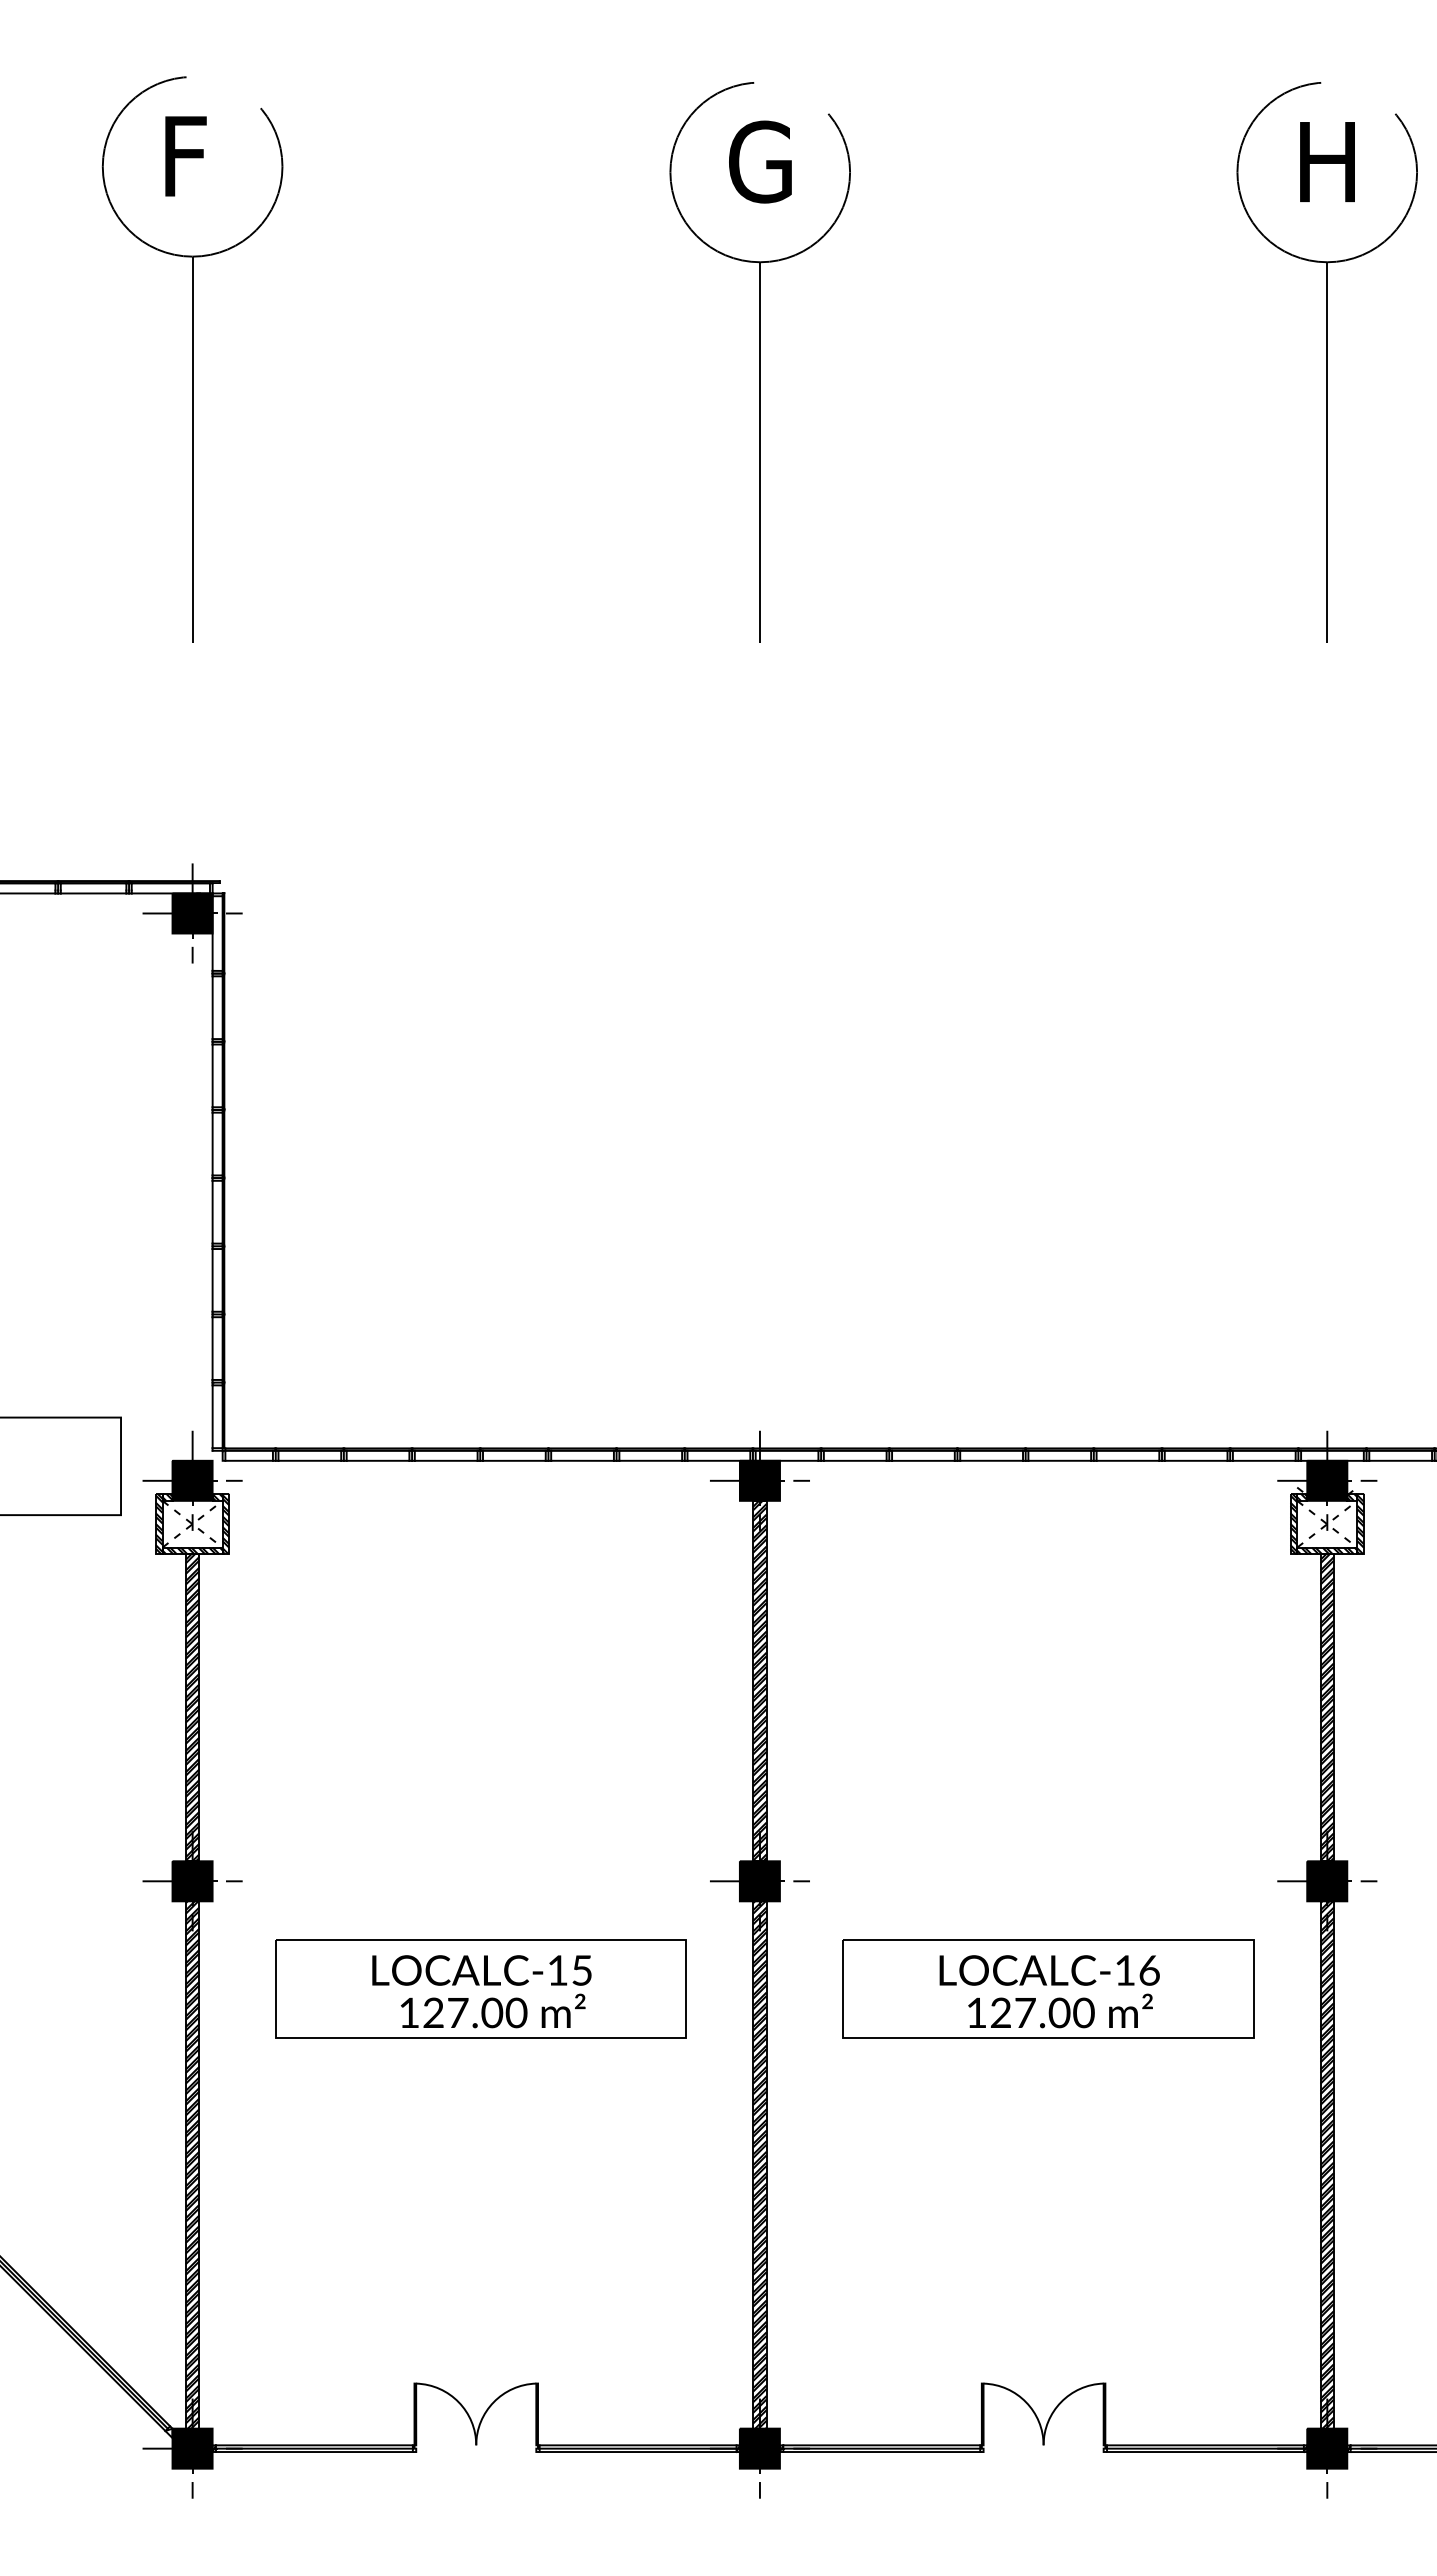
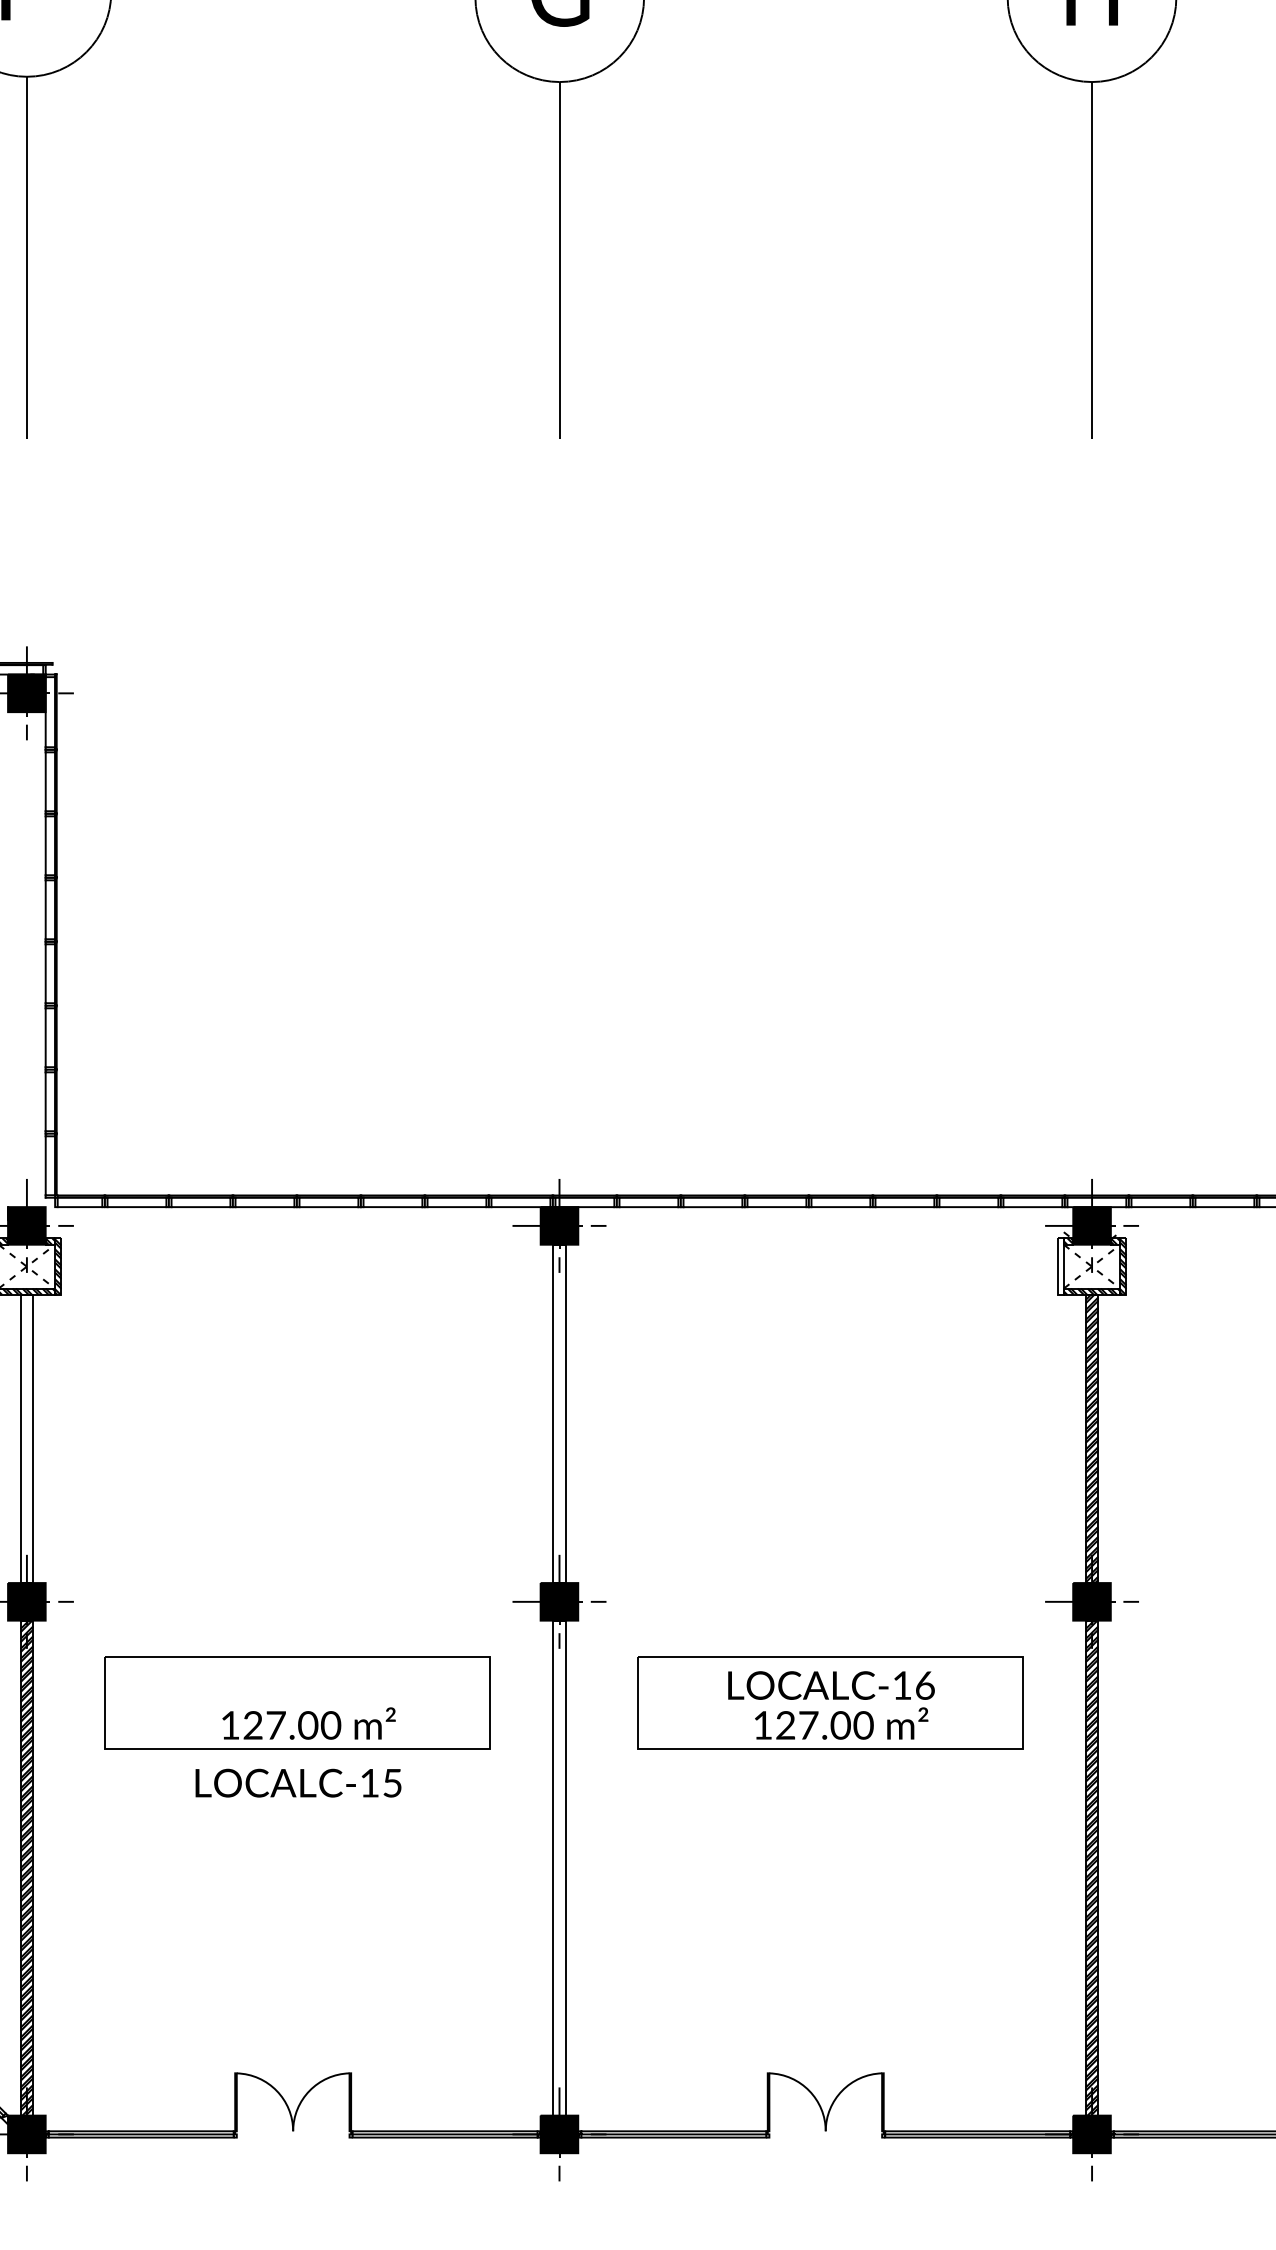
hatch: (1293, 1524) -> (1060, 1266), removed
hatch: (759, 1680) -> (559, 1413), removed
hatch: (192, 1707) -> (26, 1438), removed
text: (481, 1970) -> (298, 1783), moved
hatch: (759, 2164) -> (559, 1867), removed

